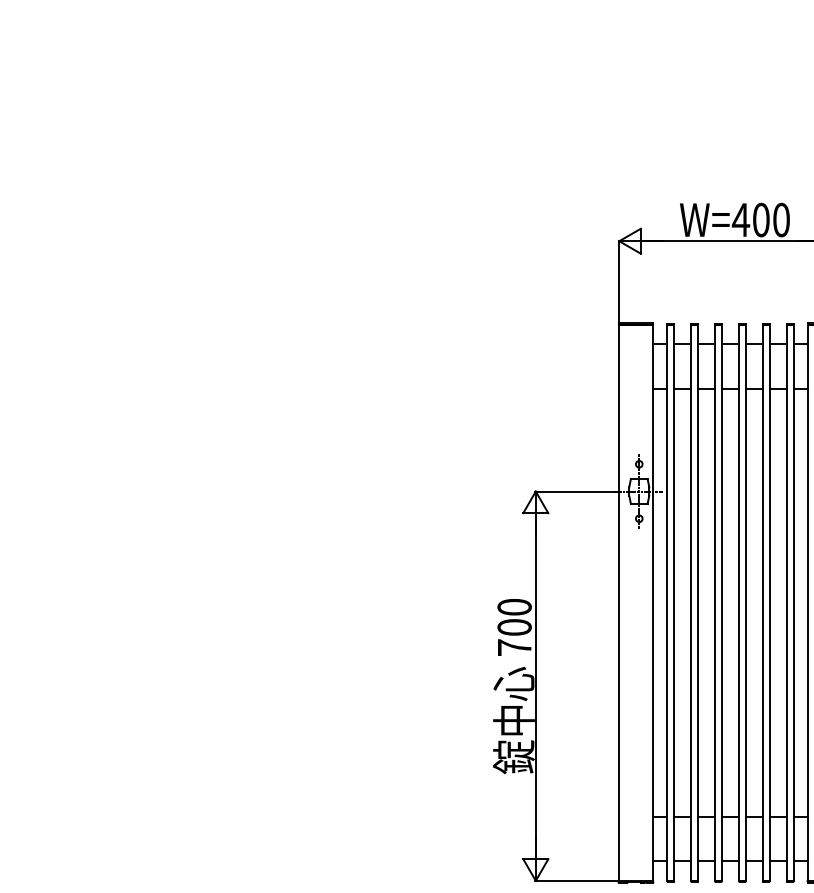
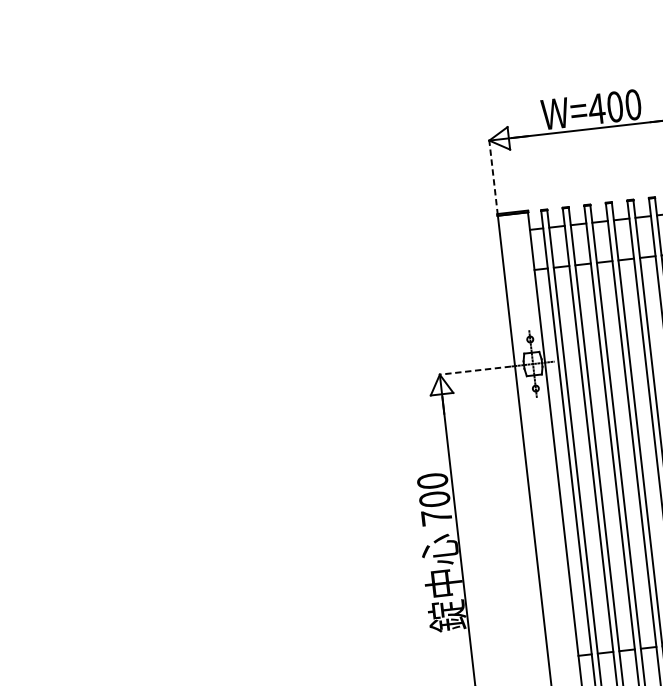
line: (619, 282) -> (493, 177), solid -> dashed
line: (575, 491) -> (475, 370), solid -> dashed

